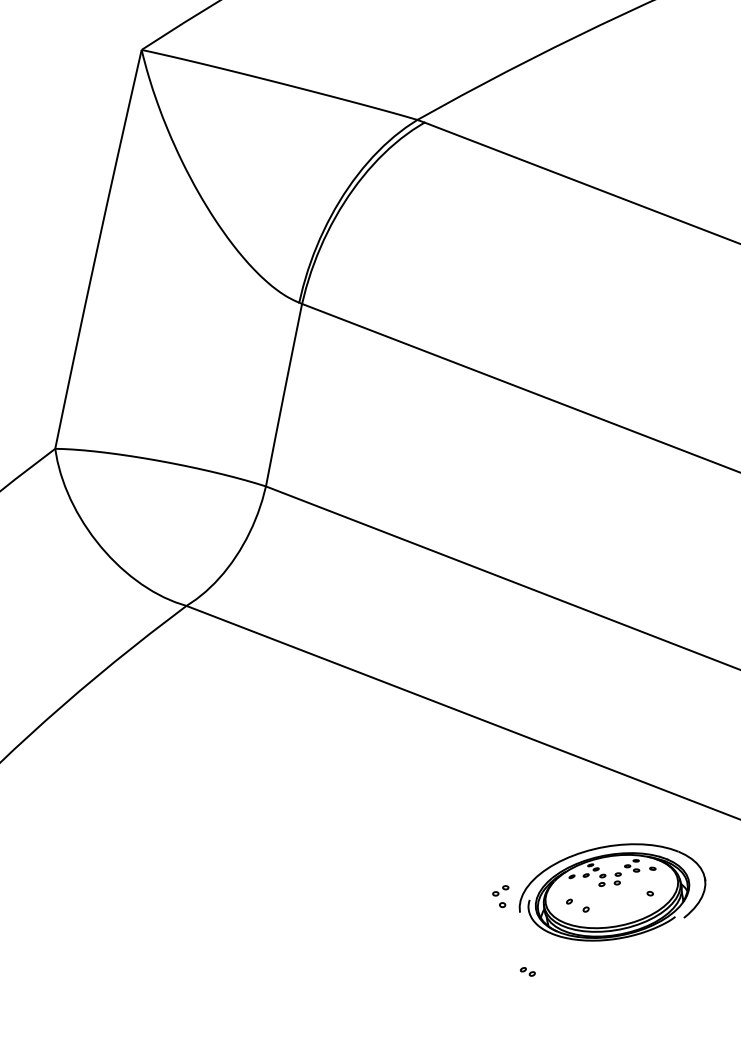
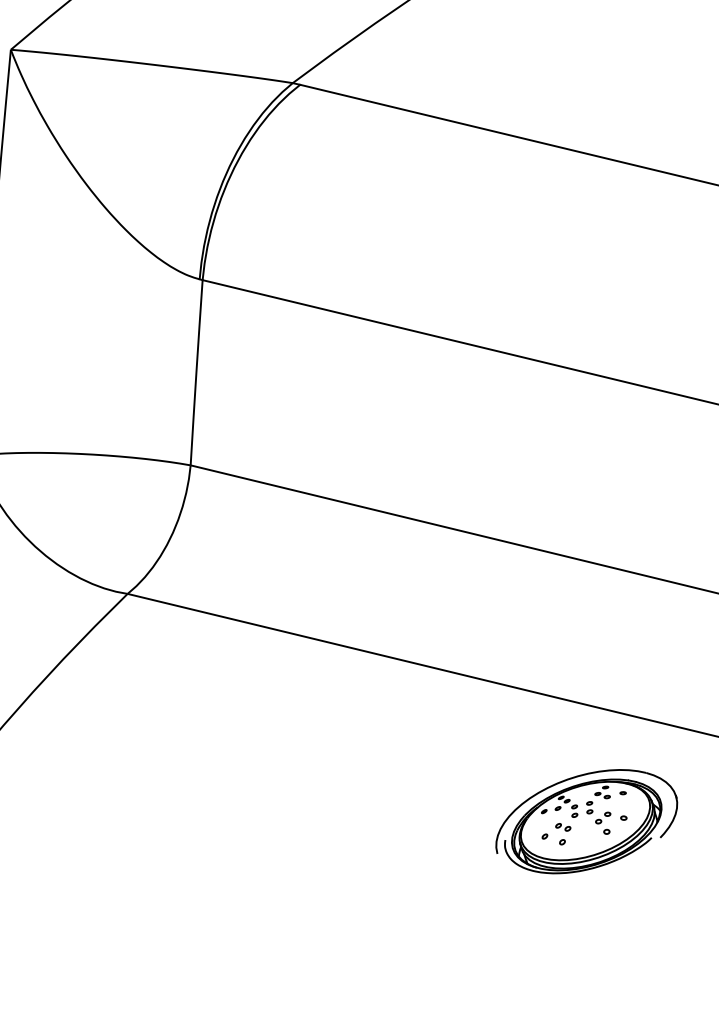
part: (500, 896) -> (603, 823), moved
part: (527, 971) -> (562, 827), moved

